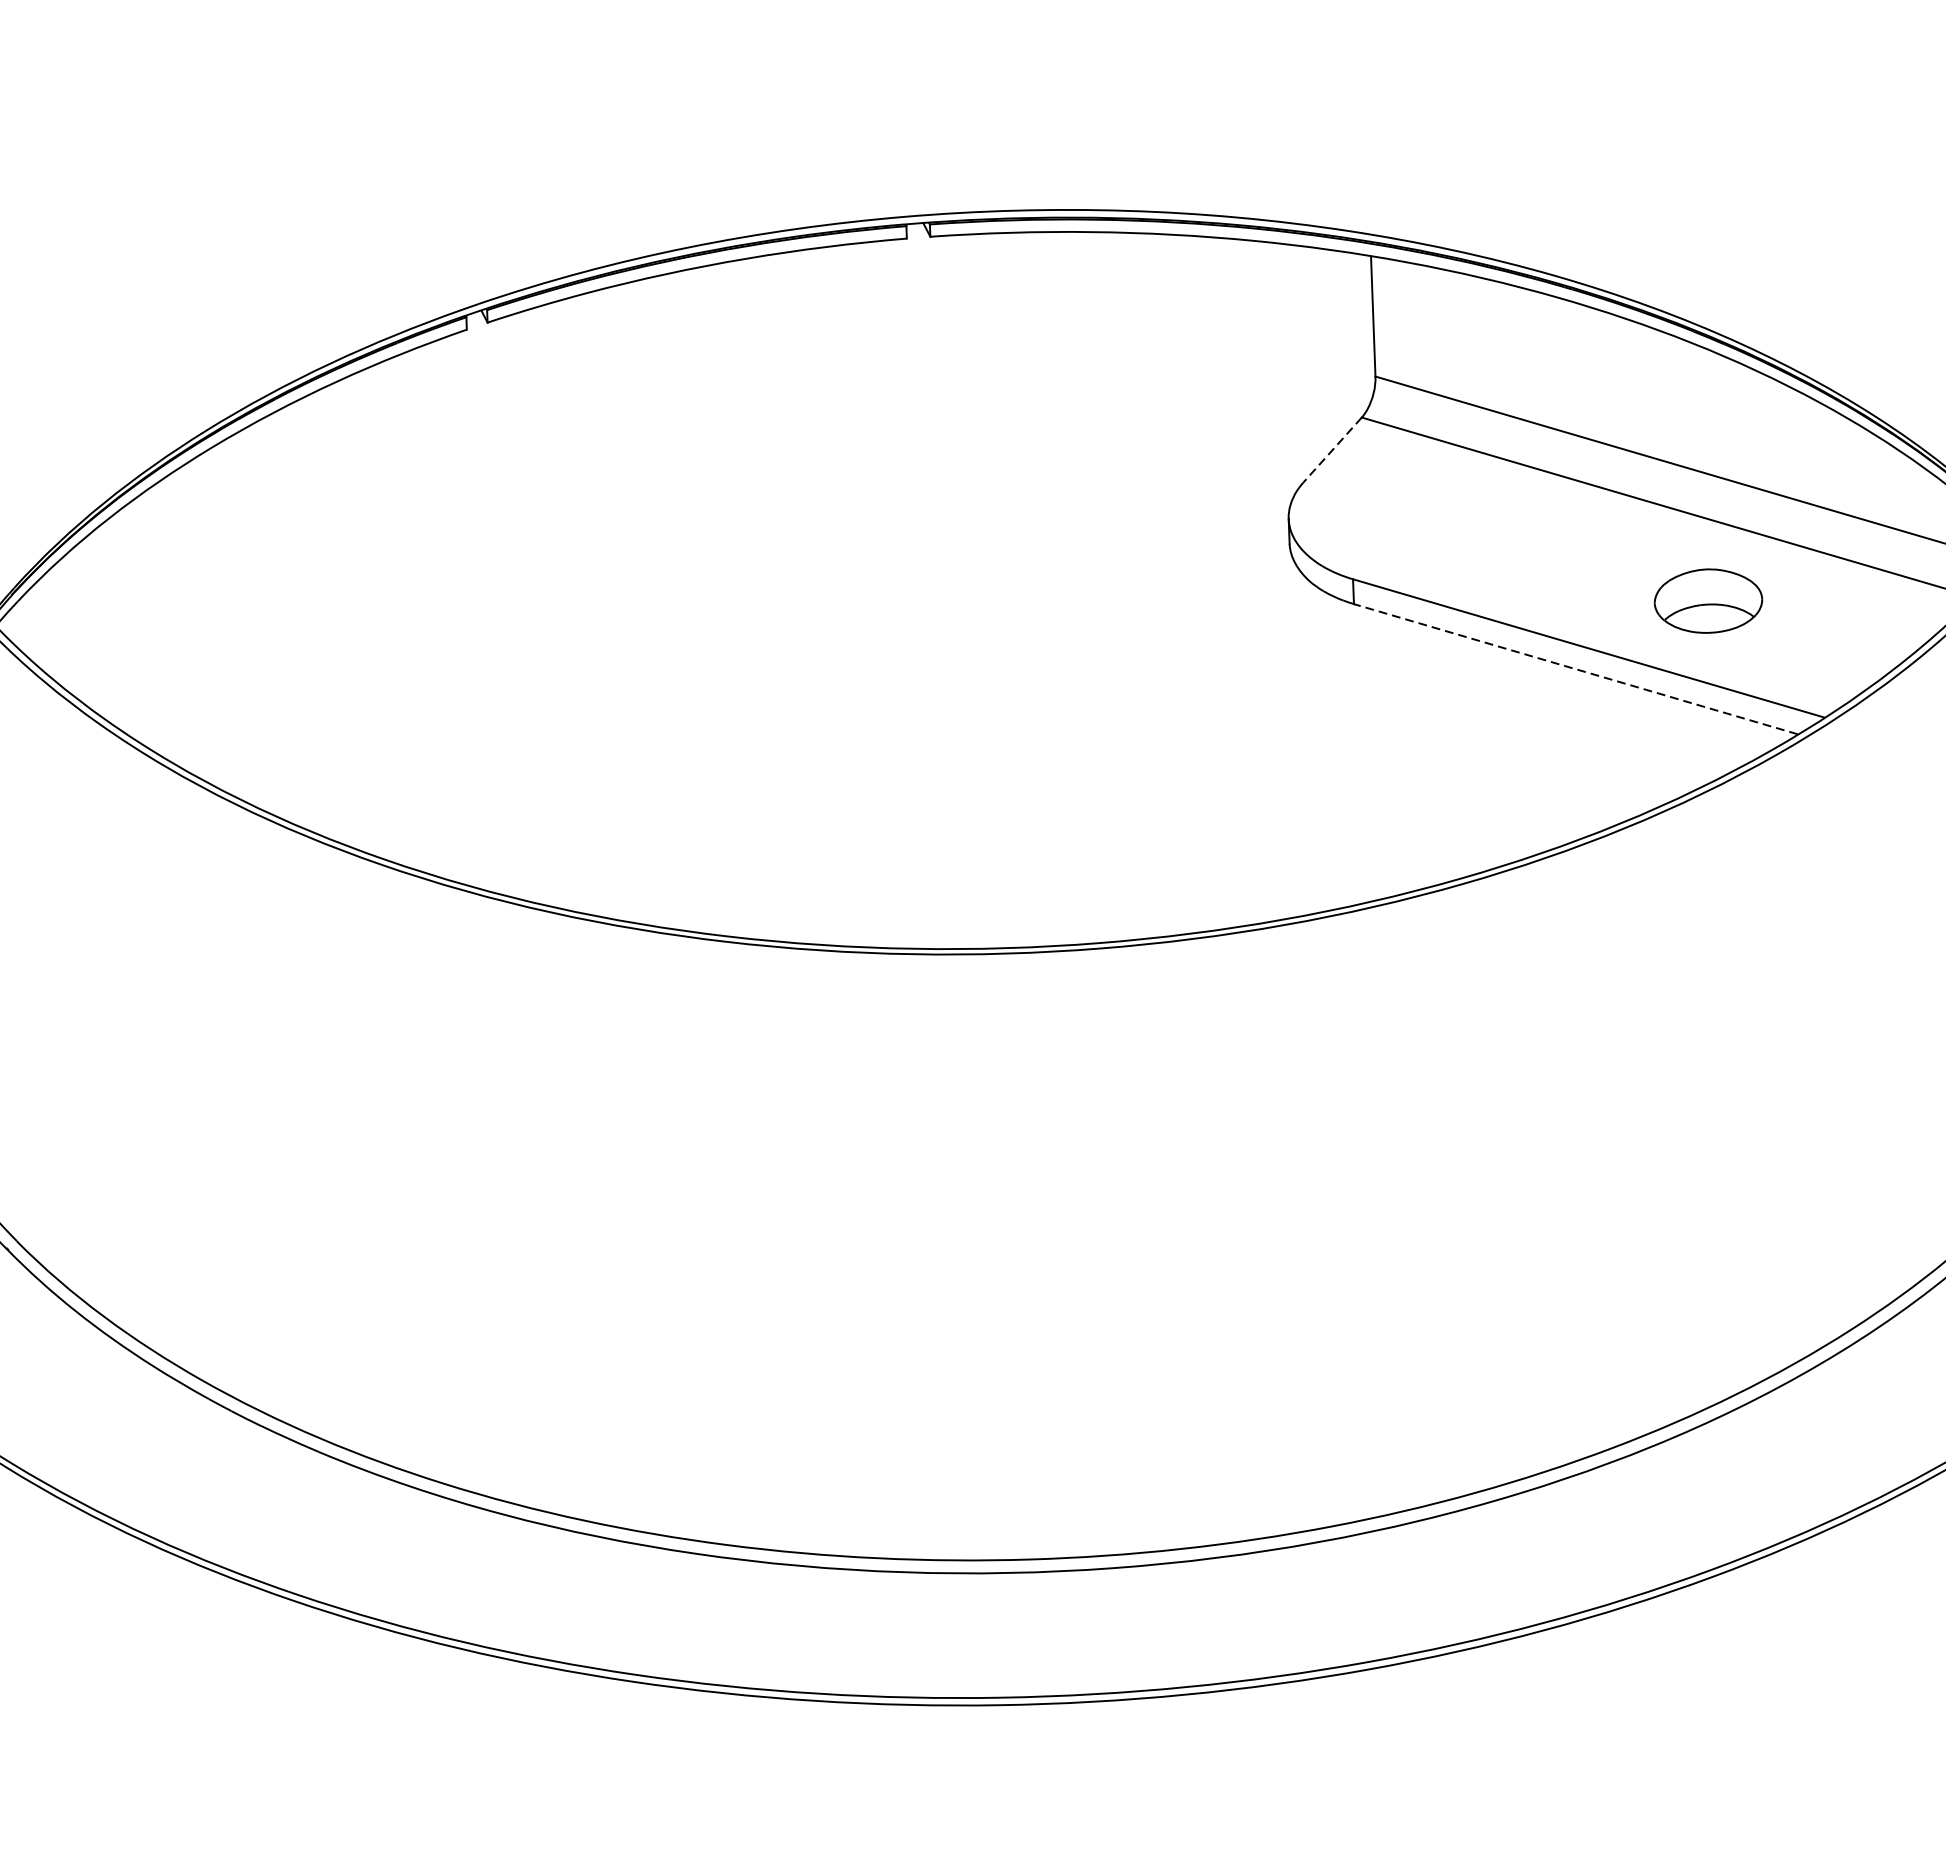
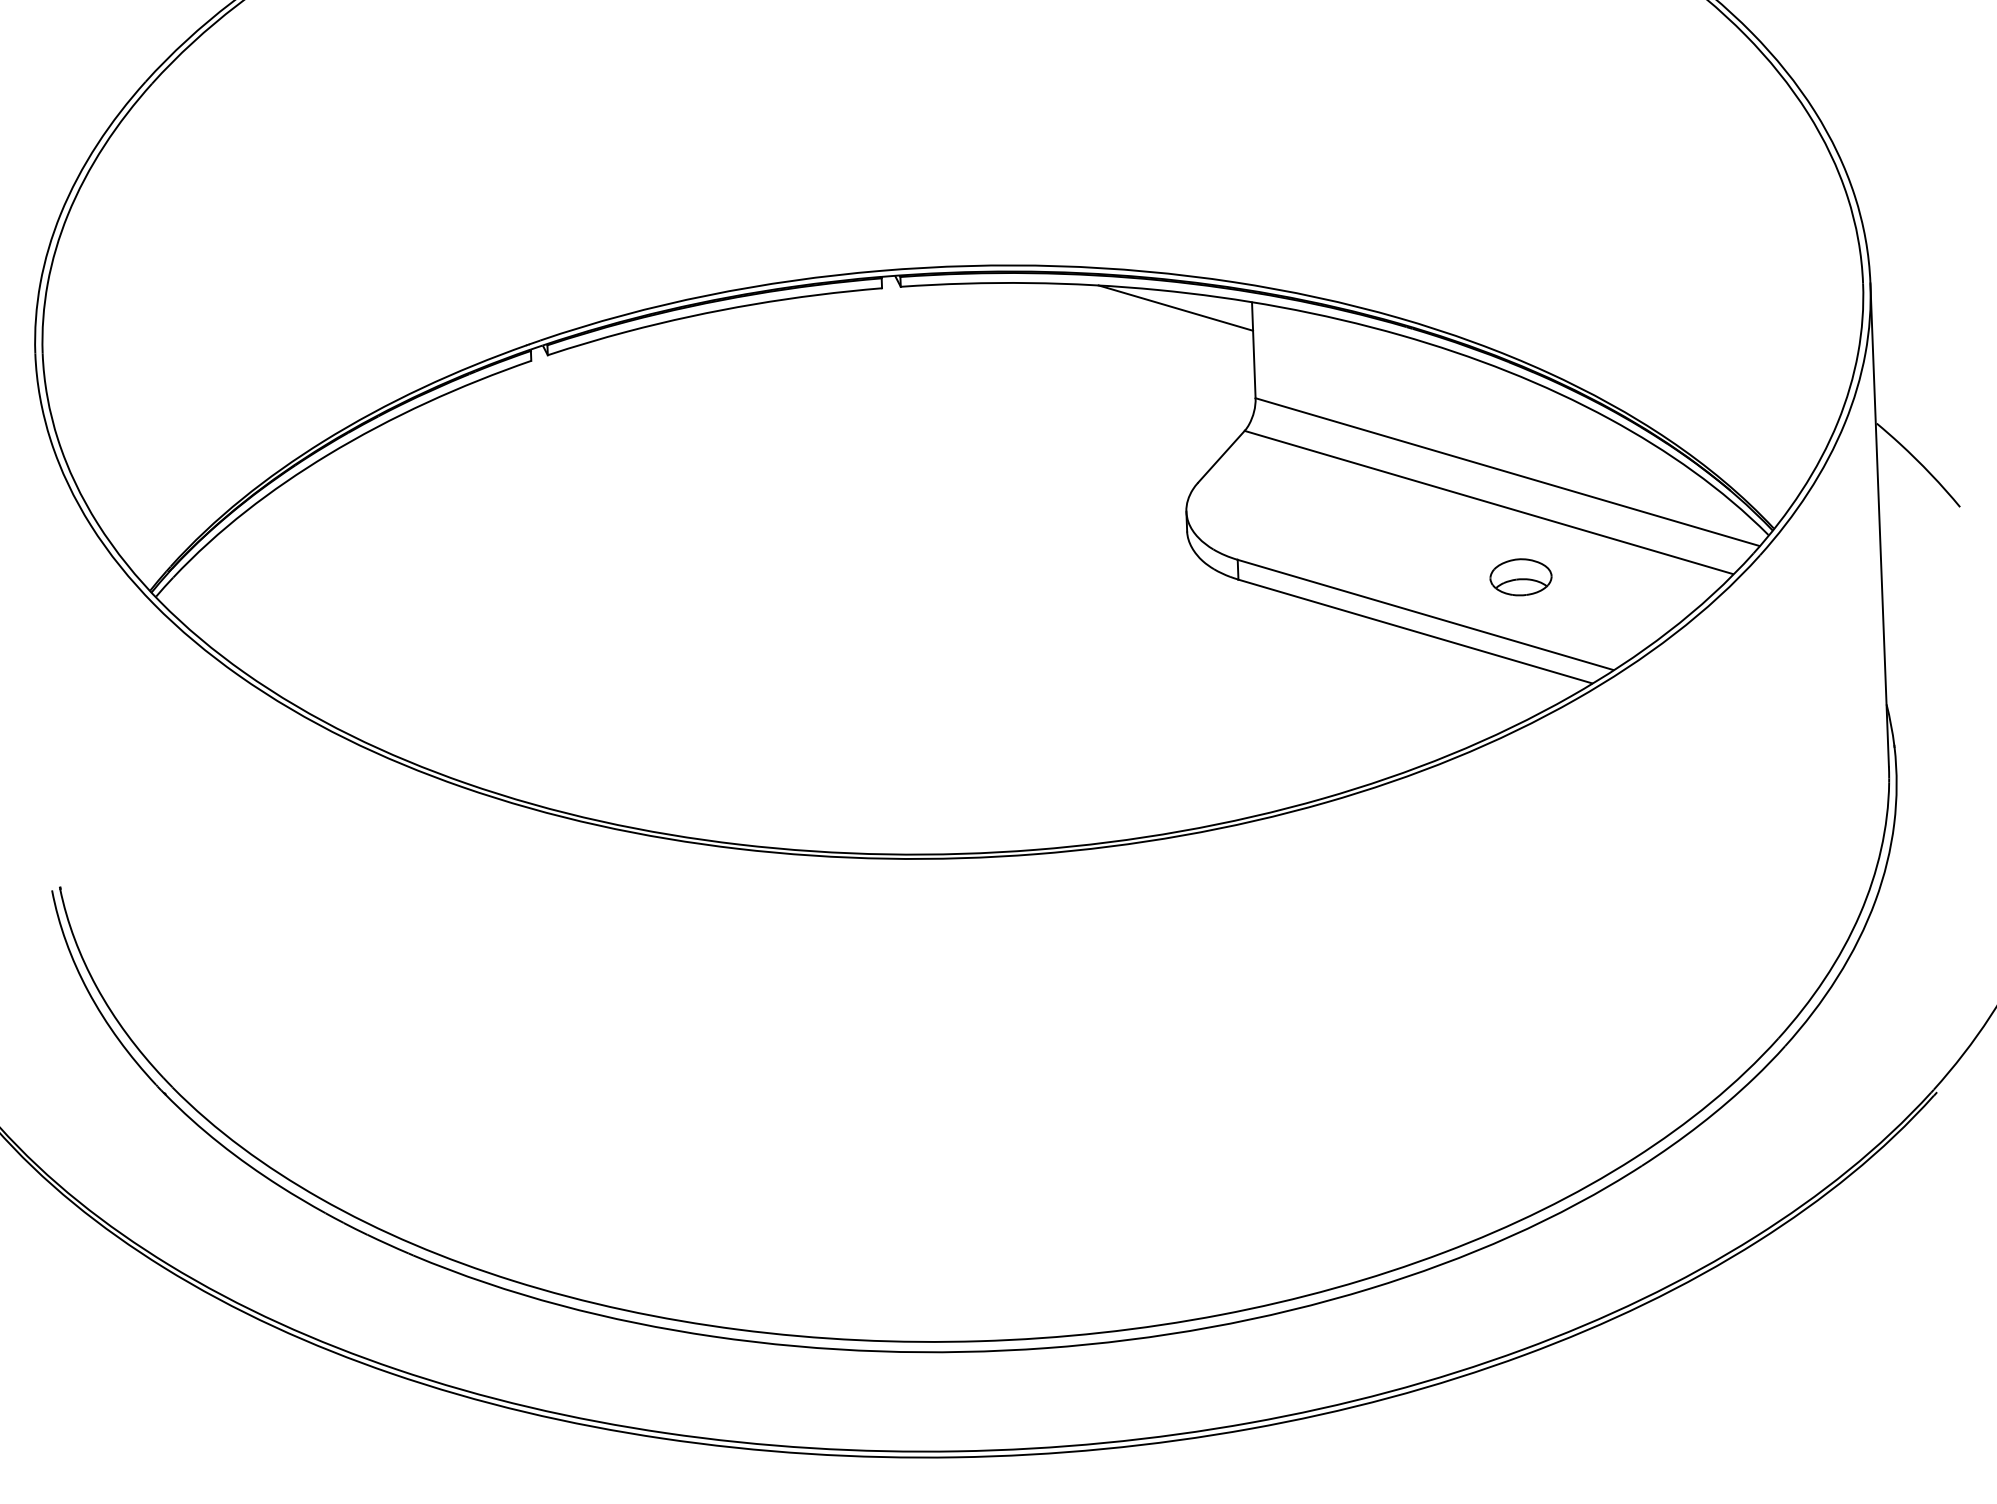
line: (1275, 262) -> (1175, 307), added
line: (1332, 449) -> (1221, 456), dashed -> solid
part: (1707, 601) -> (1520, 577), size x0.71
line: (1574, 669) -> (1414, 631), dashed -> solid

